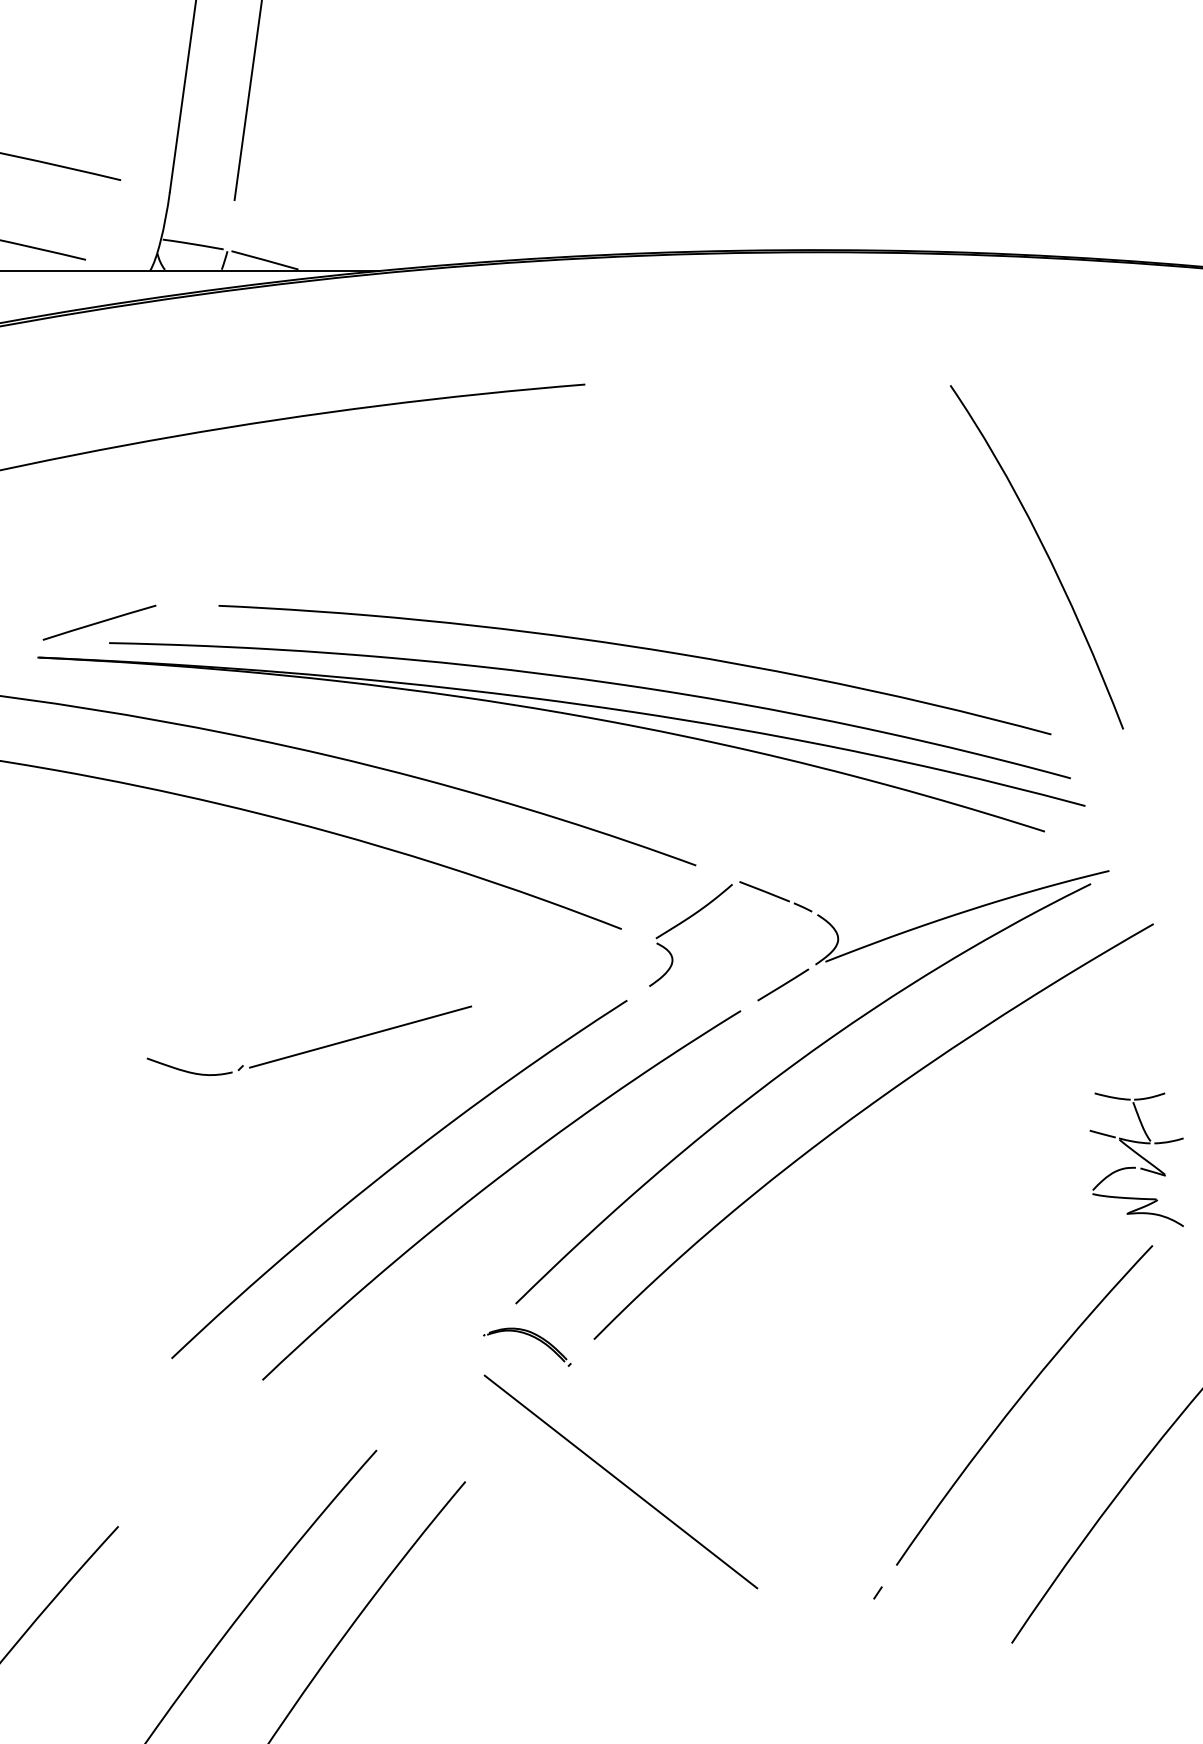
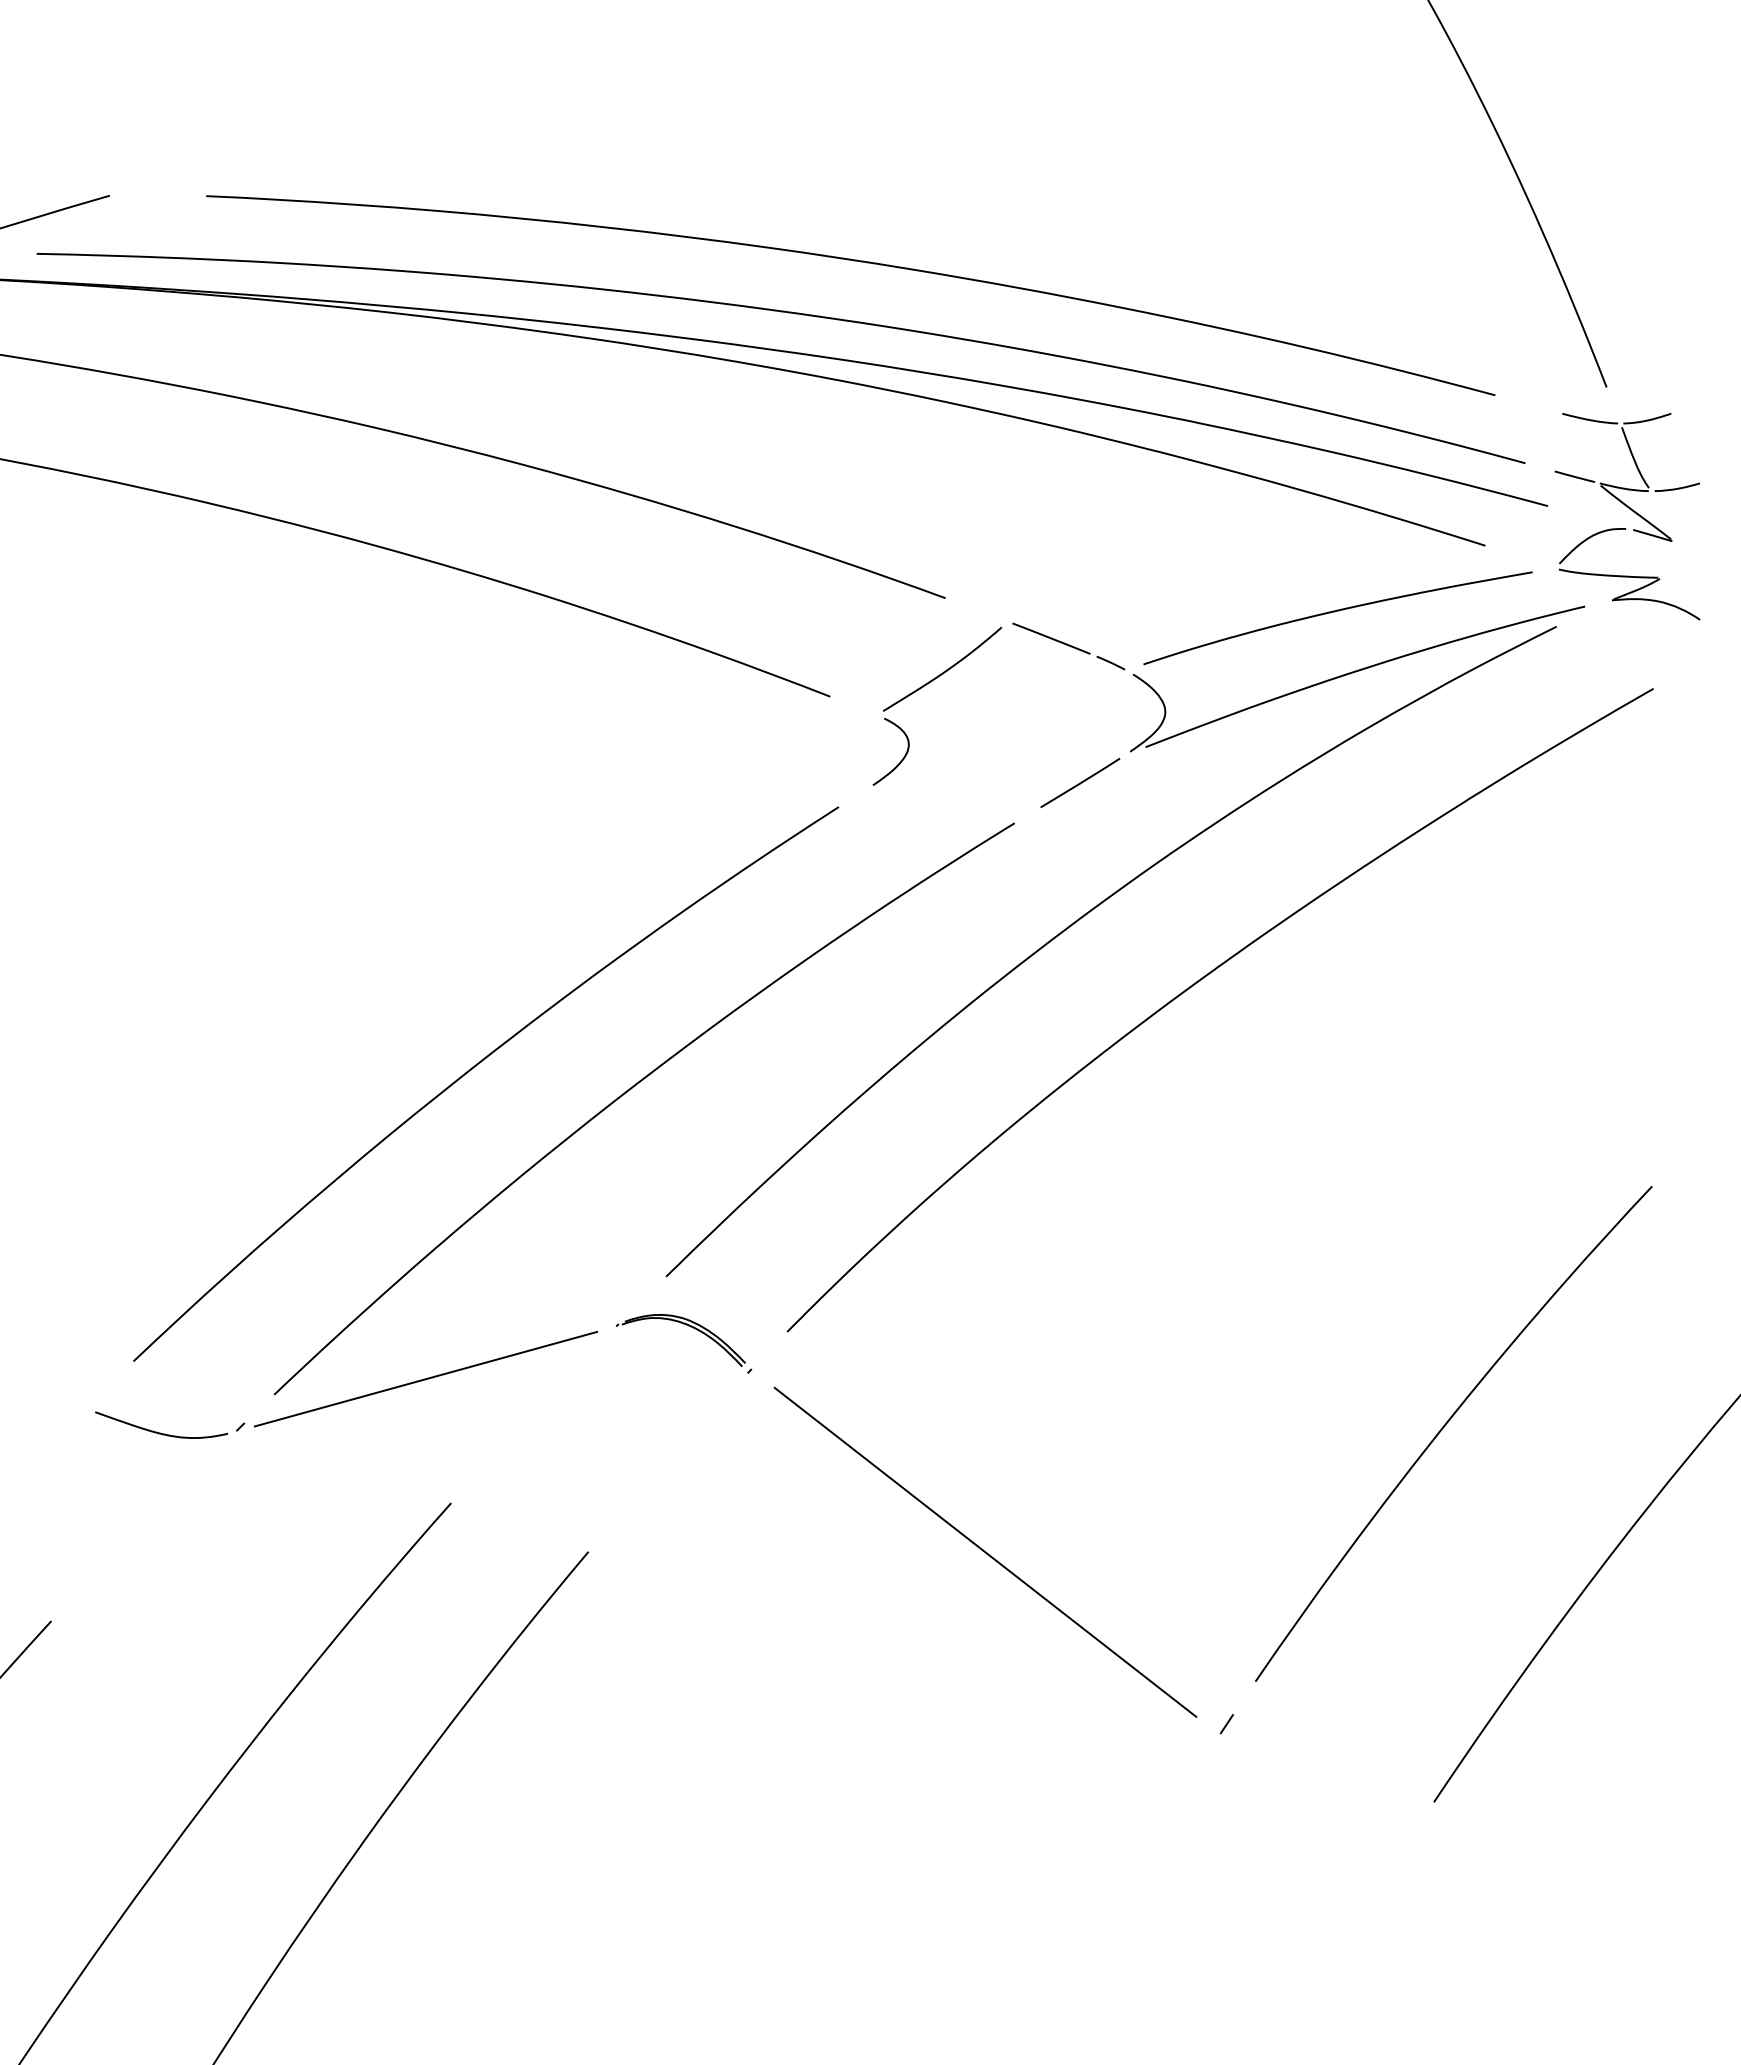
curve: (949, 874) -> (1337, 612), added
part: (311, 1049) -> (350, 1398), moved
part: (1136, 1159) -> (1627, 516), moved
line: (620, 1481) -> (984, 1551), moved

